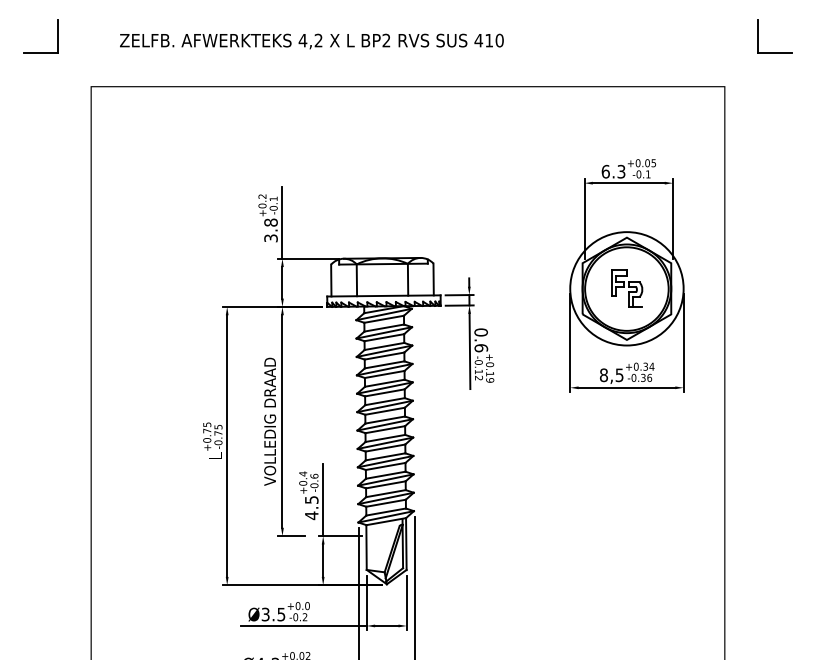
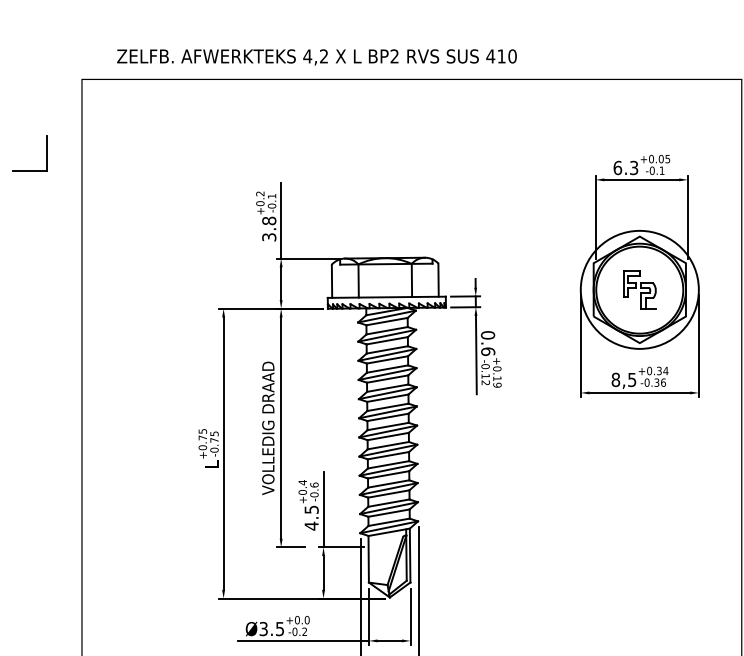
text: (311, 41) -> (316, 57), moved
part: (40, 52) -> (29, 169), moved

